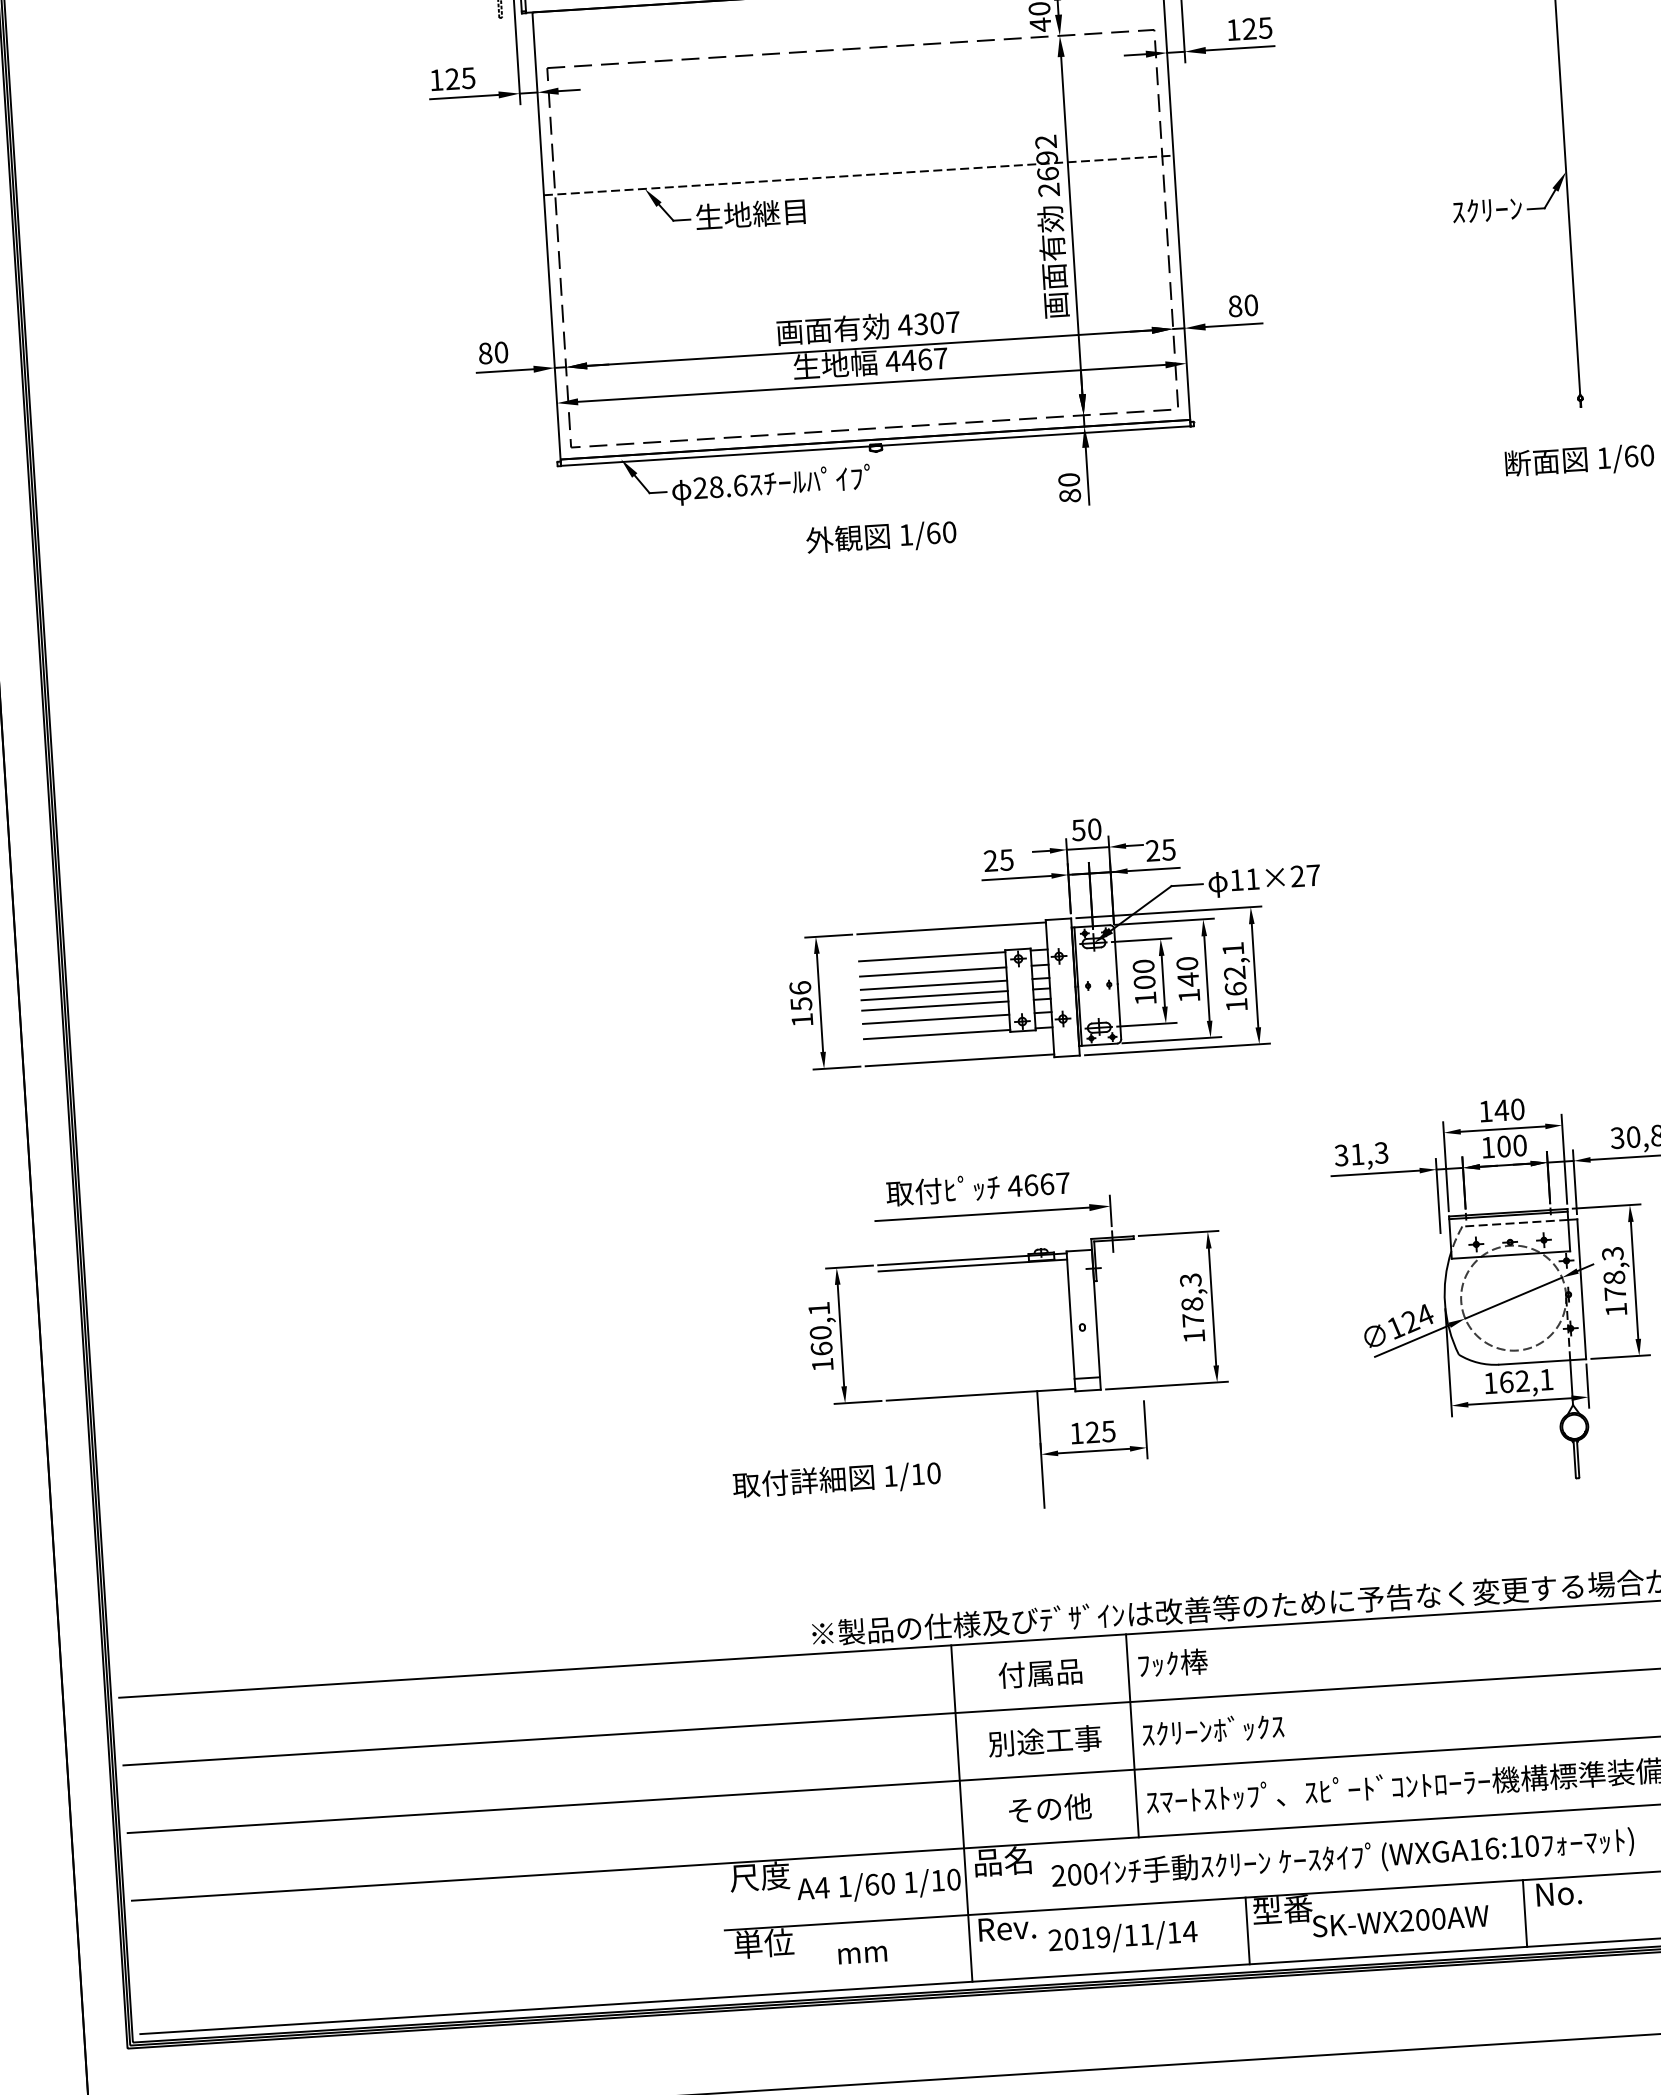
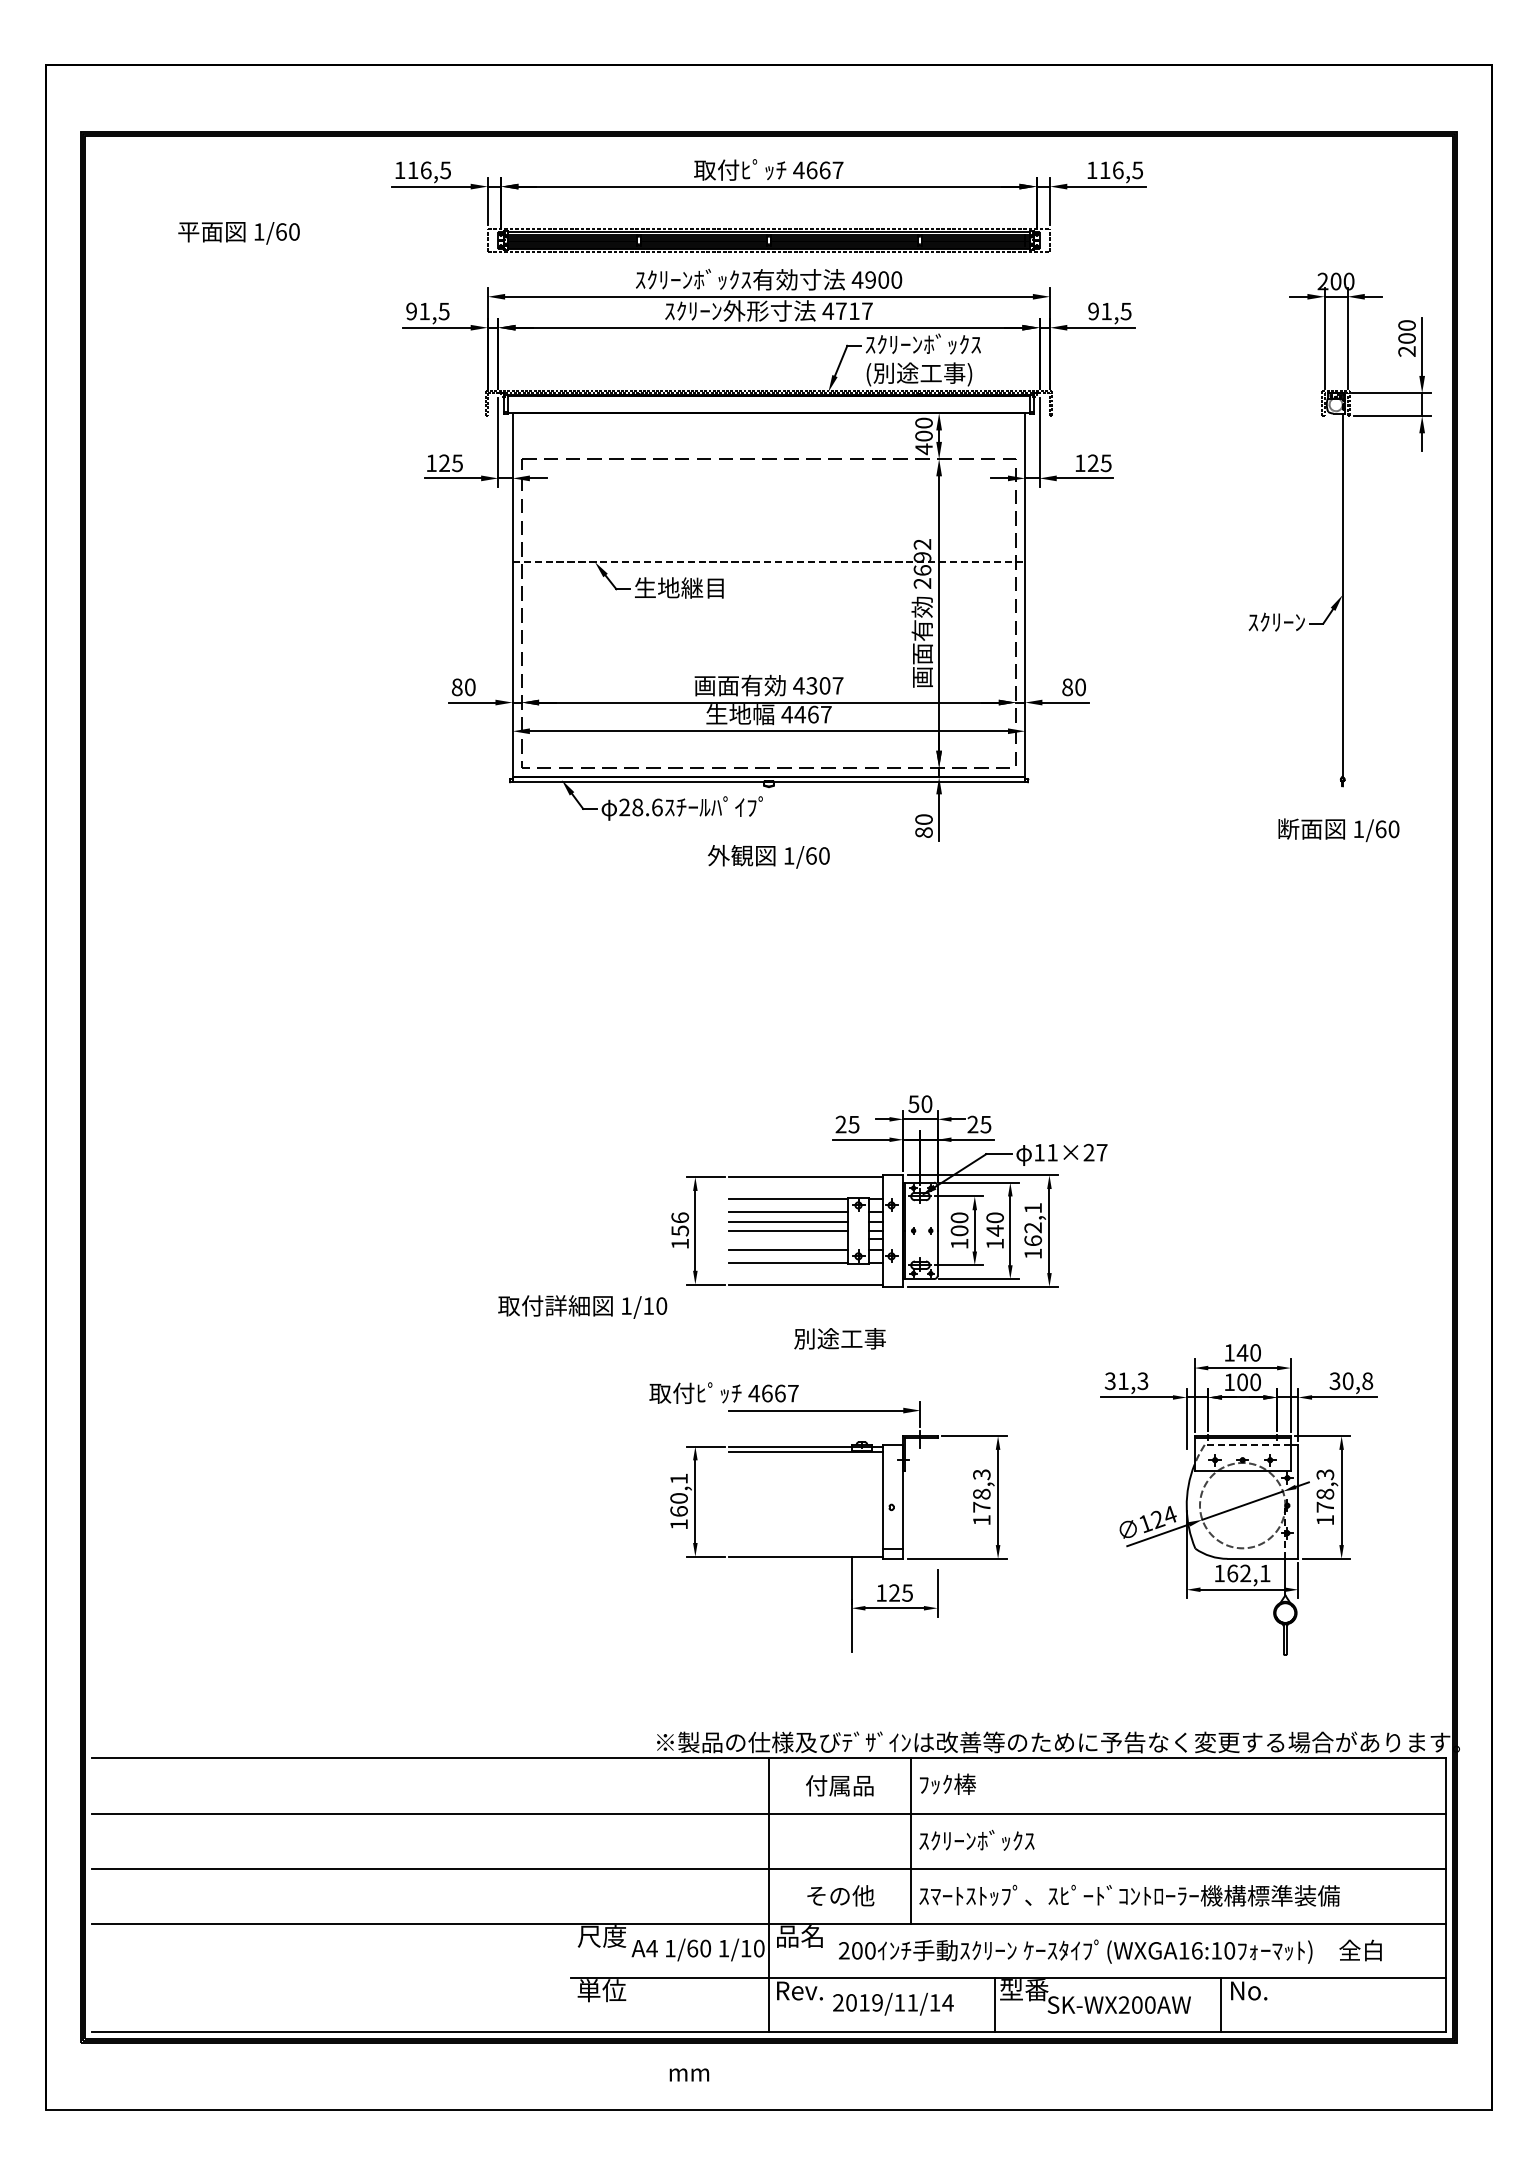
line: (935, 1006) -> (788, 1239), removed
text: (977, 1187) -> (723, 1392), moved
text: (836, 1479) -> (582, 1306), moved
text: (1044, 1740) -> (839, 1338), moved
text: (862, 1954) -> (689, 2074), moved

